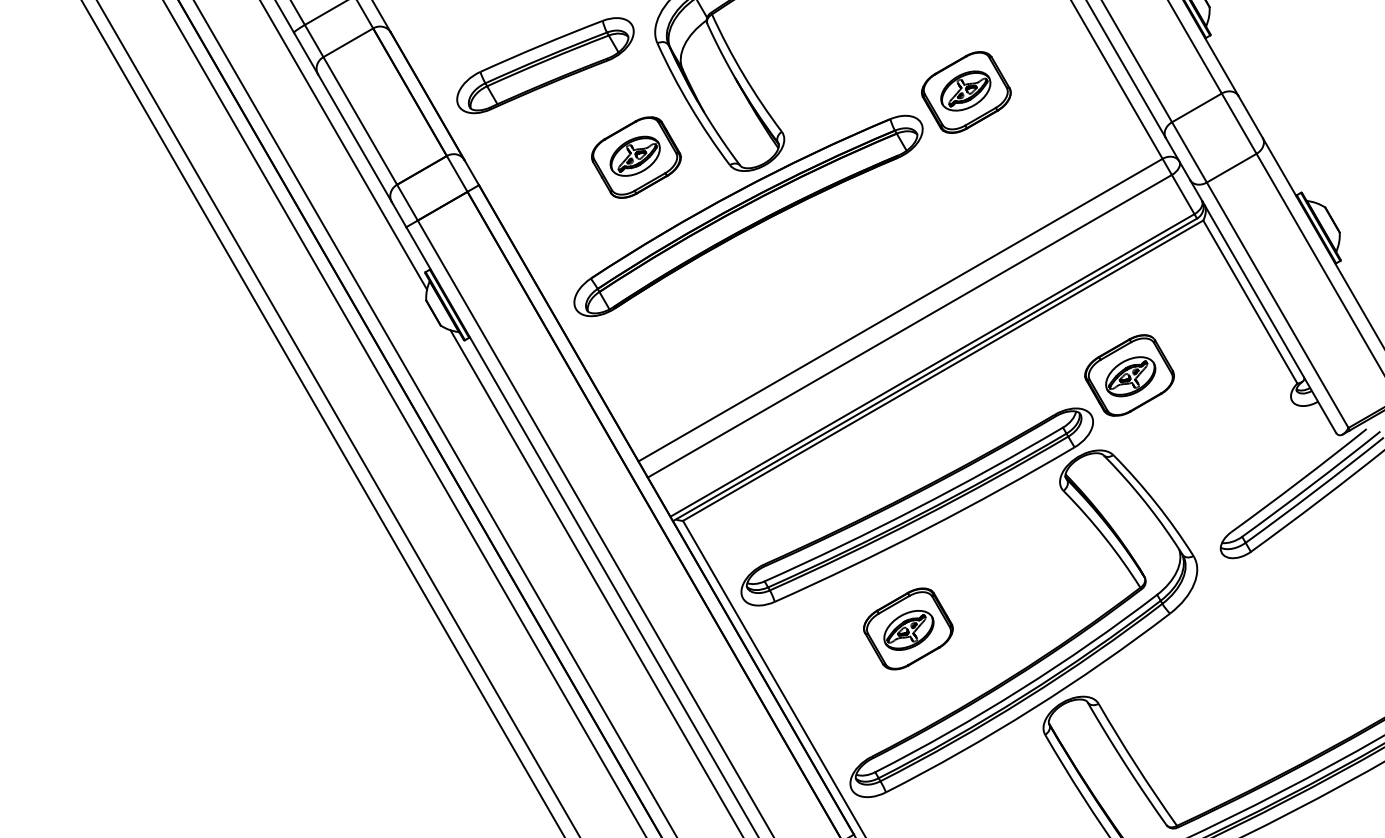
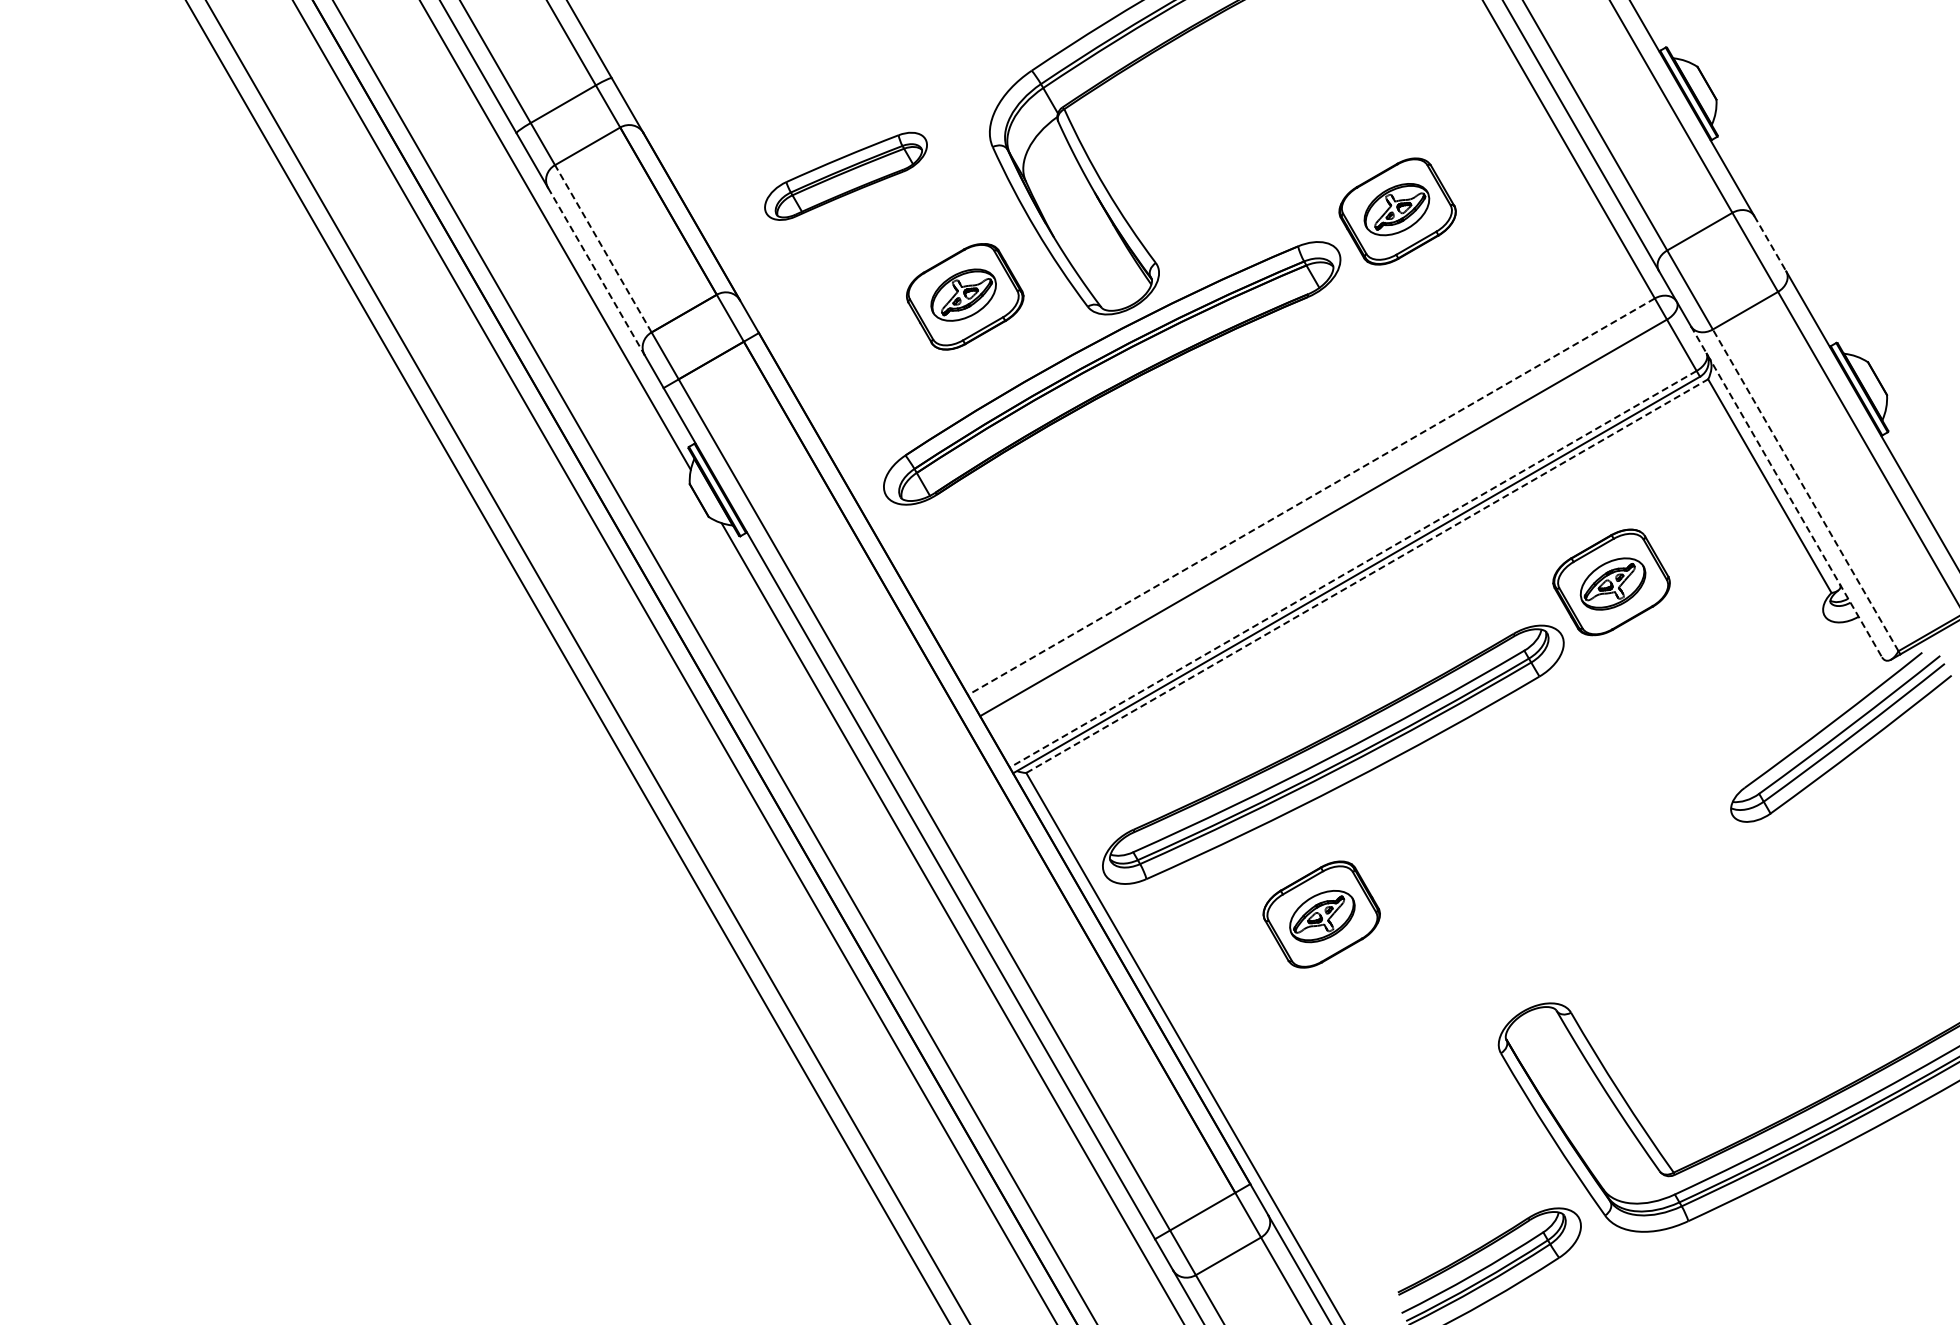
part: (545, 65) -> (845, 176), size x0.7
line: (1250, 116) -> (1770, 243), solid -> dashed
line: (360, 120) -> (603, 248), solid -> dashed
line: (355, 138) -> (596, 271), solid -> dashed
line: (1277, 305) -> (1805, 490), solid -> dashed
line: (1263, 306) -> (1786, 492), solid -> dashed
line: (900, 309) -> (1311, 496), solid -> dashed
line: (932, 365) -> (1353, 569), solid -> dashed
line: (943, 370) -> (1367, 576), solid -> dashed
part: (1043, 655) -> (1498, 949), removed

